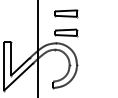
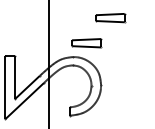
part: (66, 13) -> (110, 17), moved

